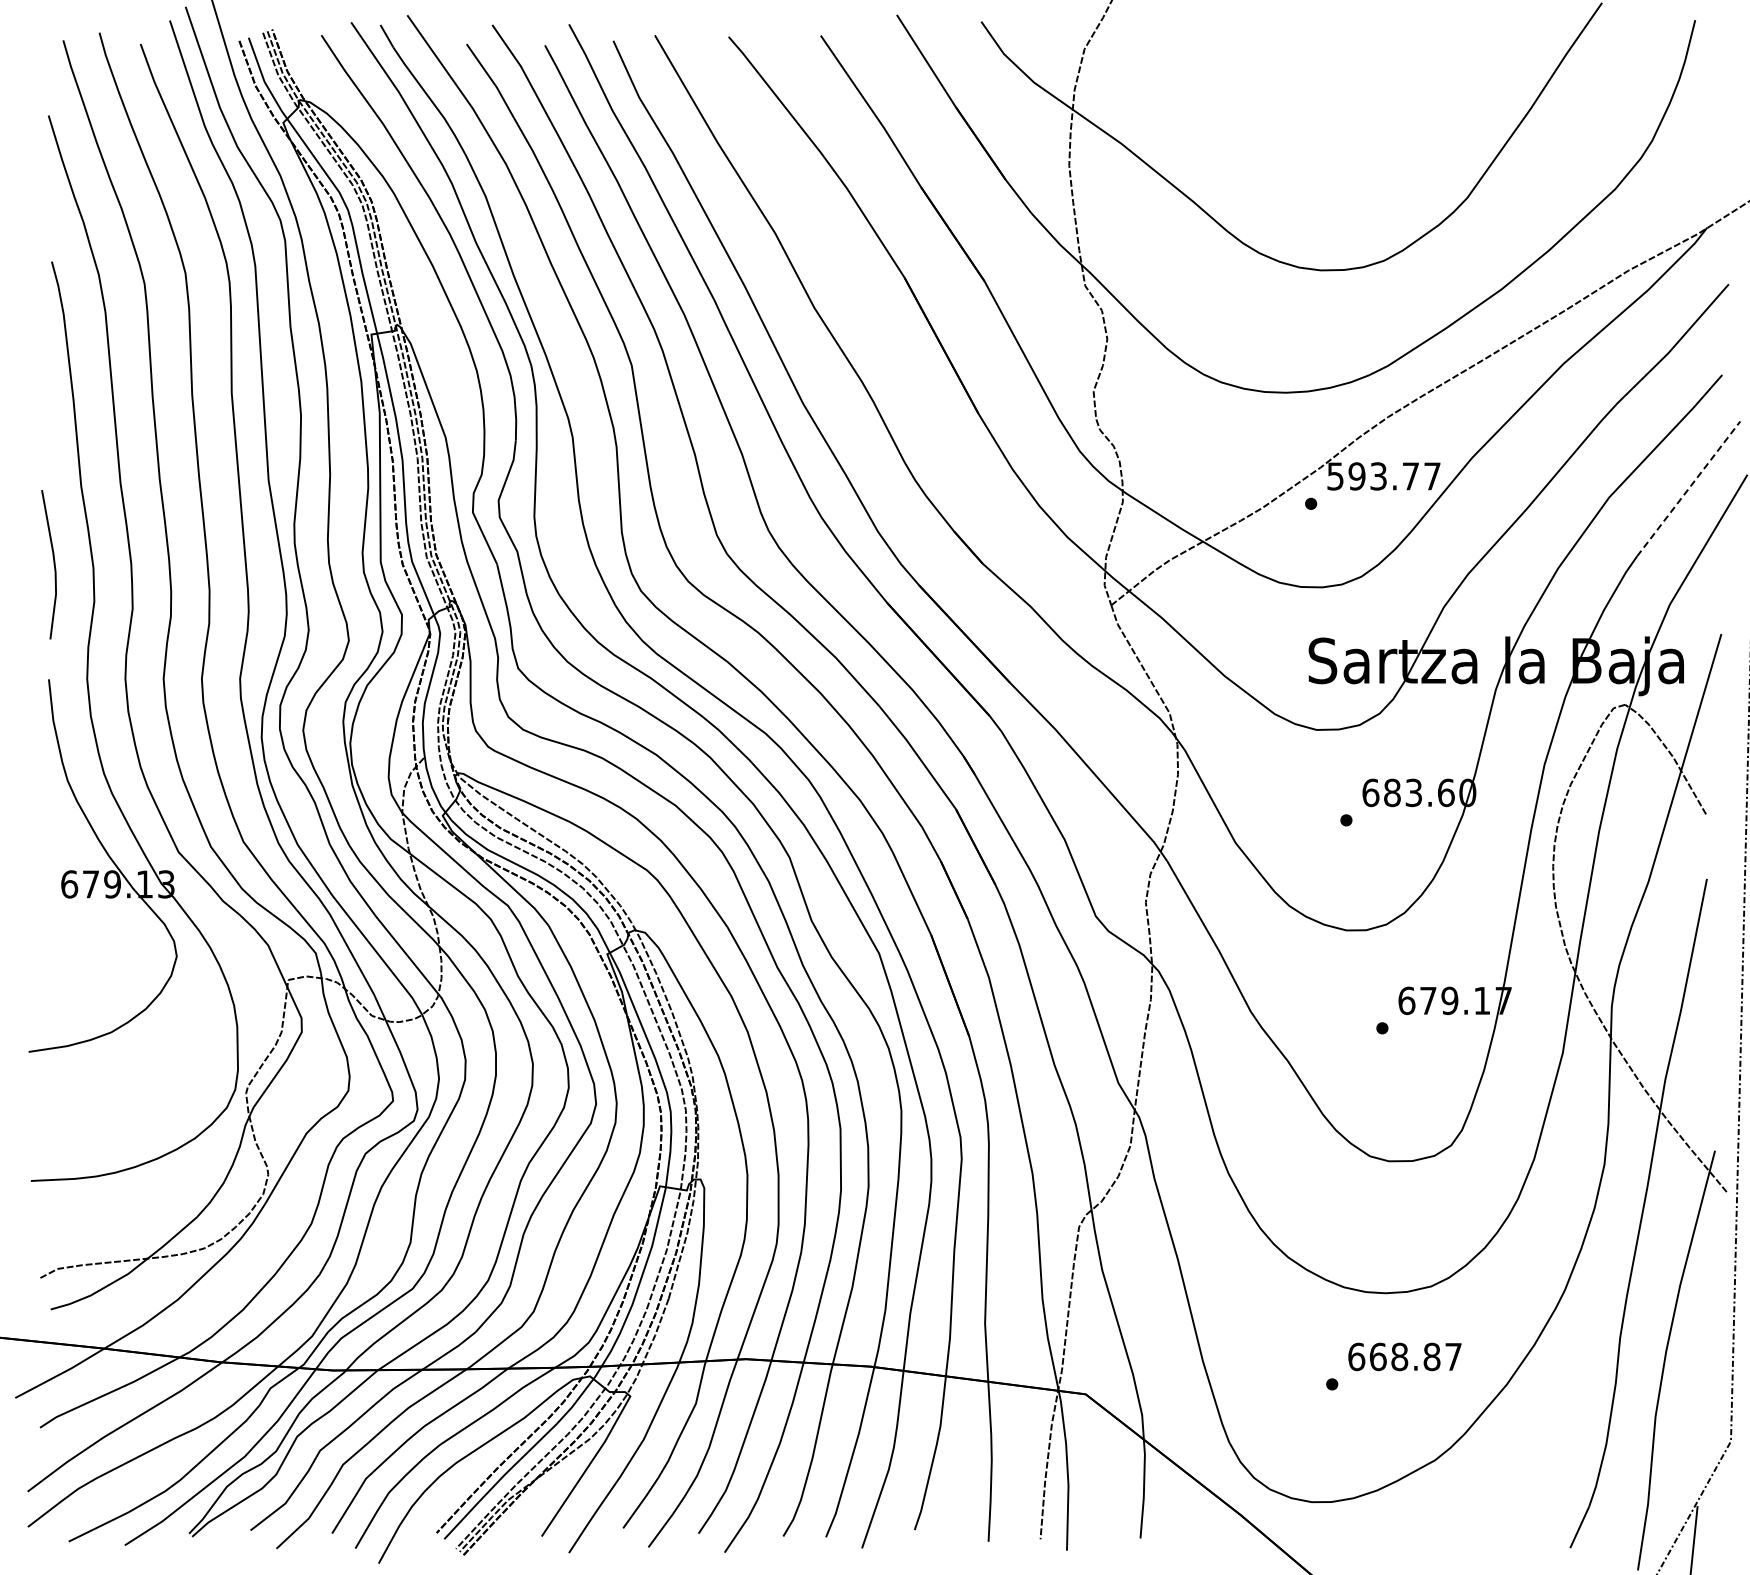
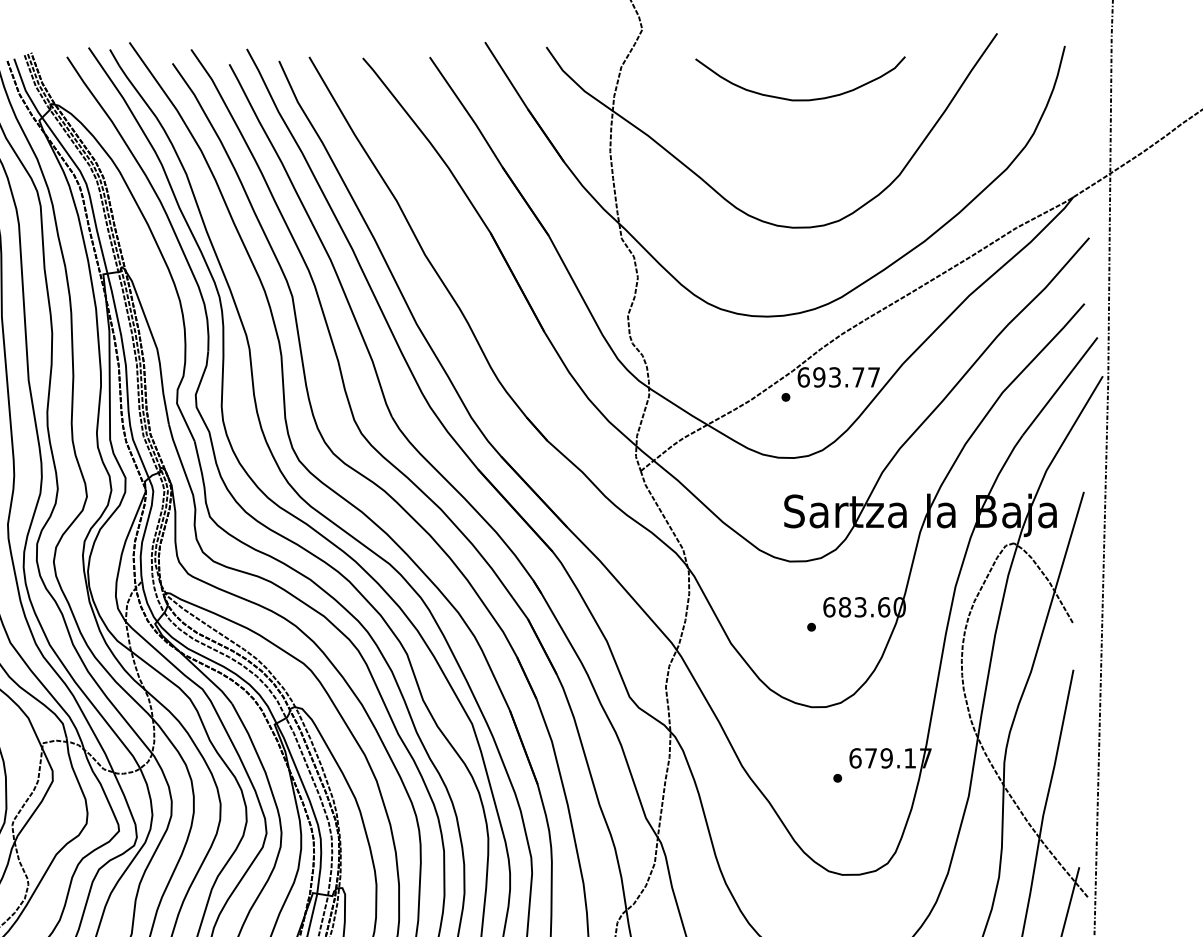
curve: (1330, 94) -> (800, 99), added
text: (1335, 476) -> (803, 377), 593.77 -> 693.77
line: (1688, 488) -> (1060, 386), dashed -> solid

